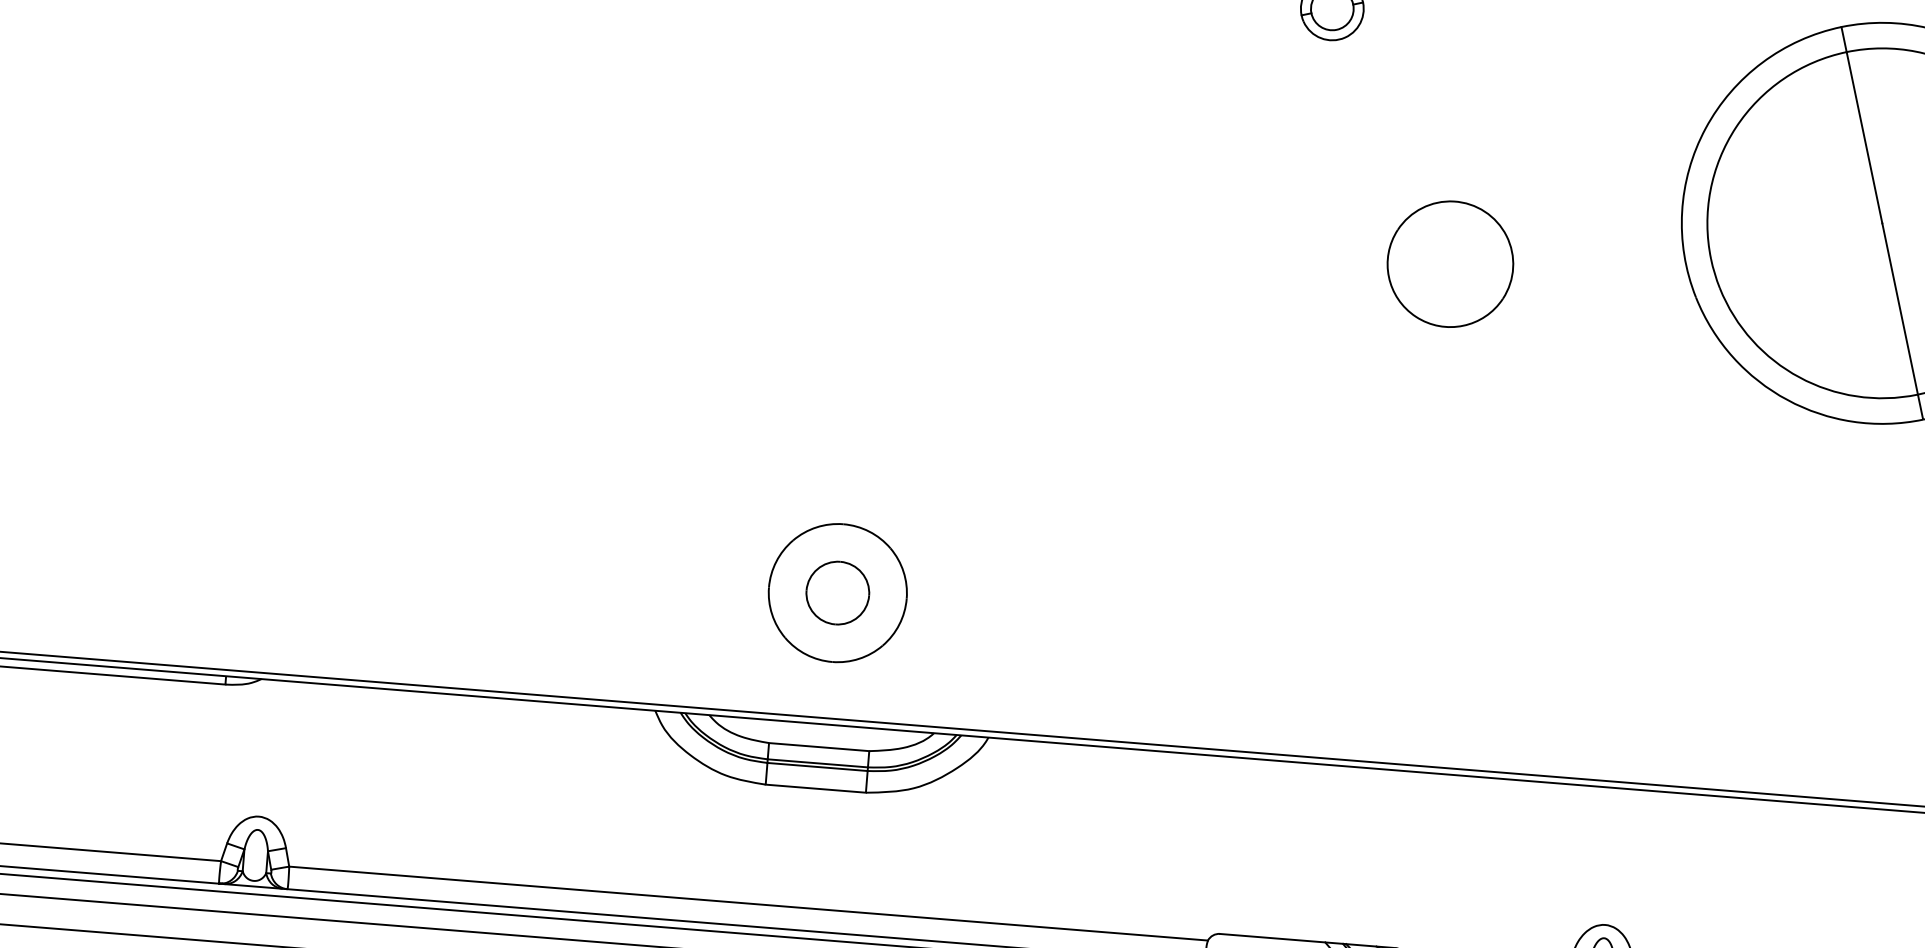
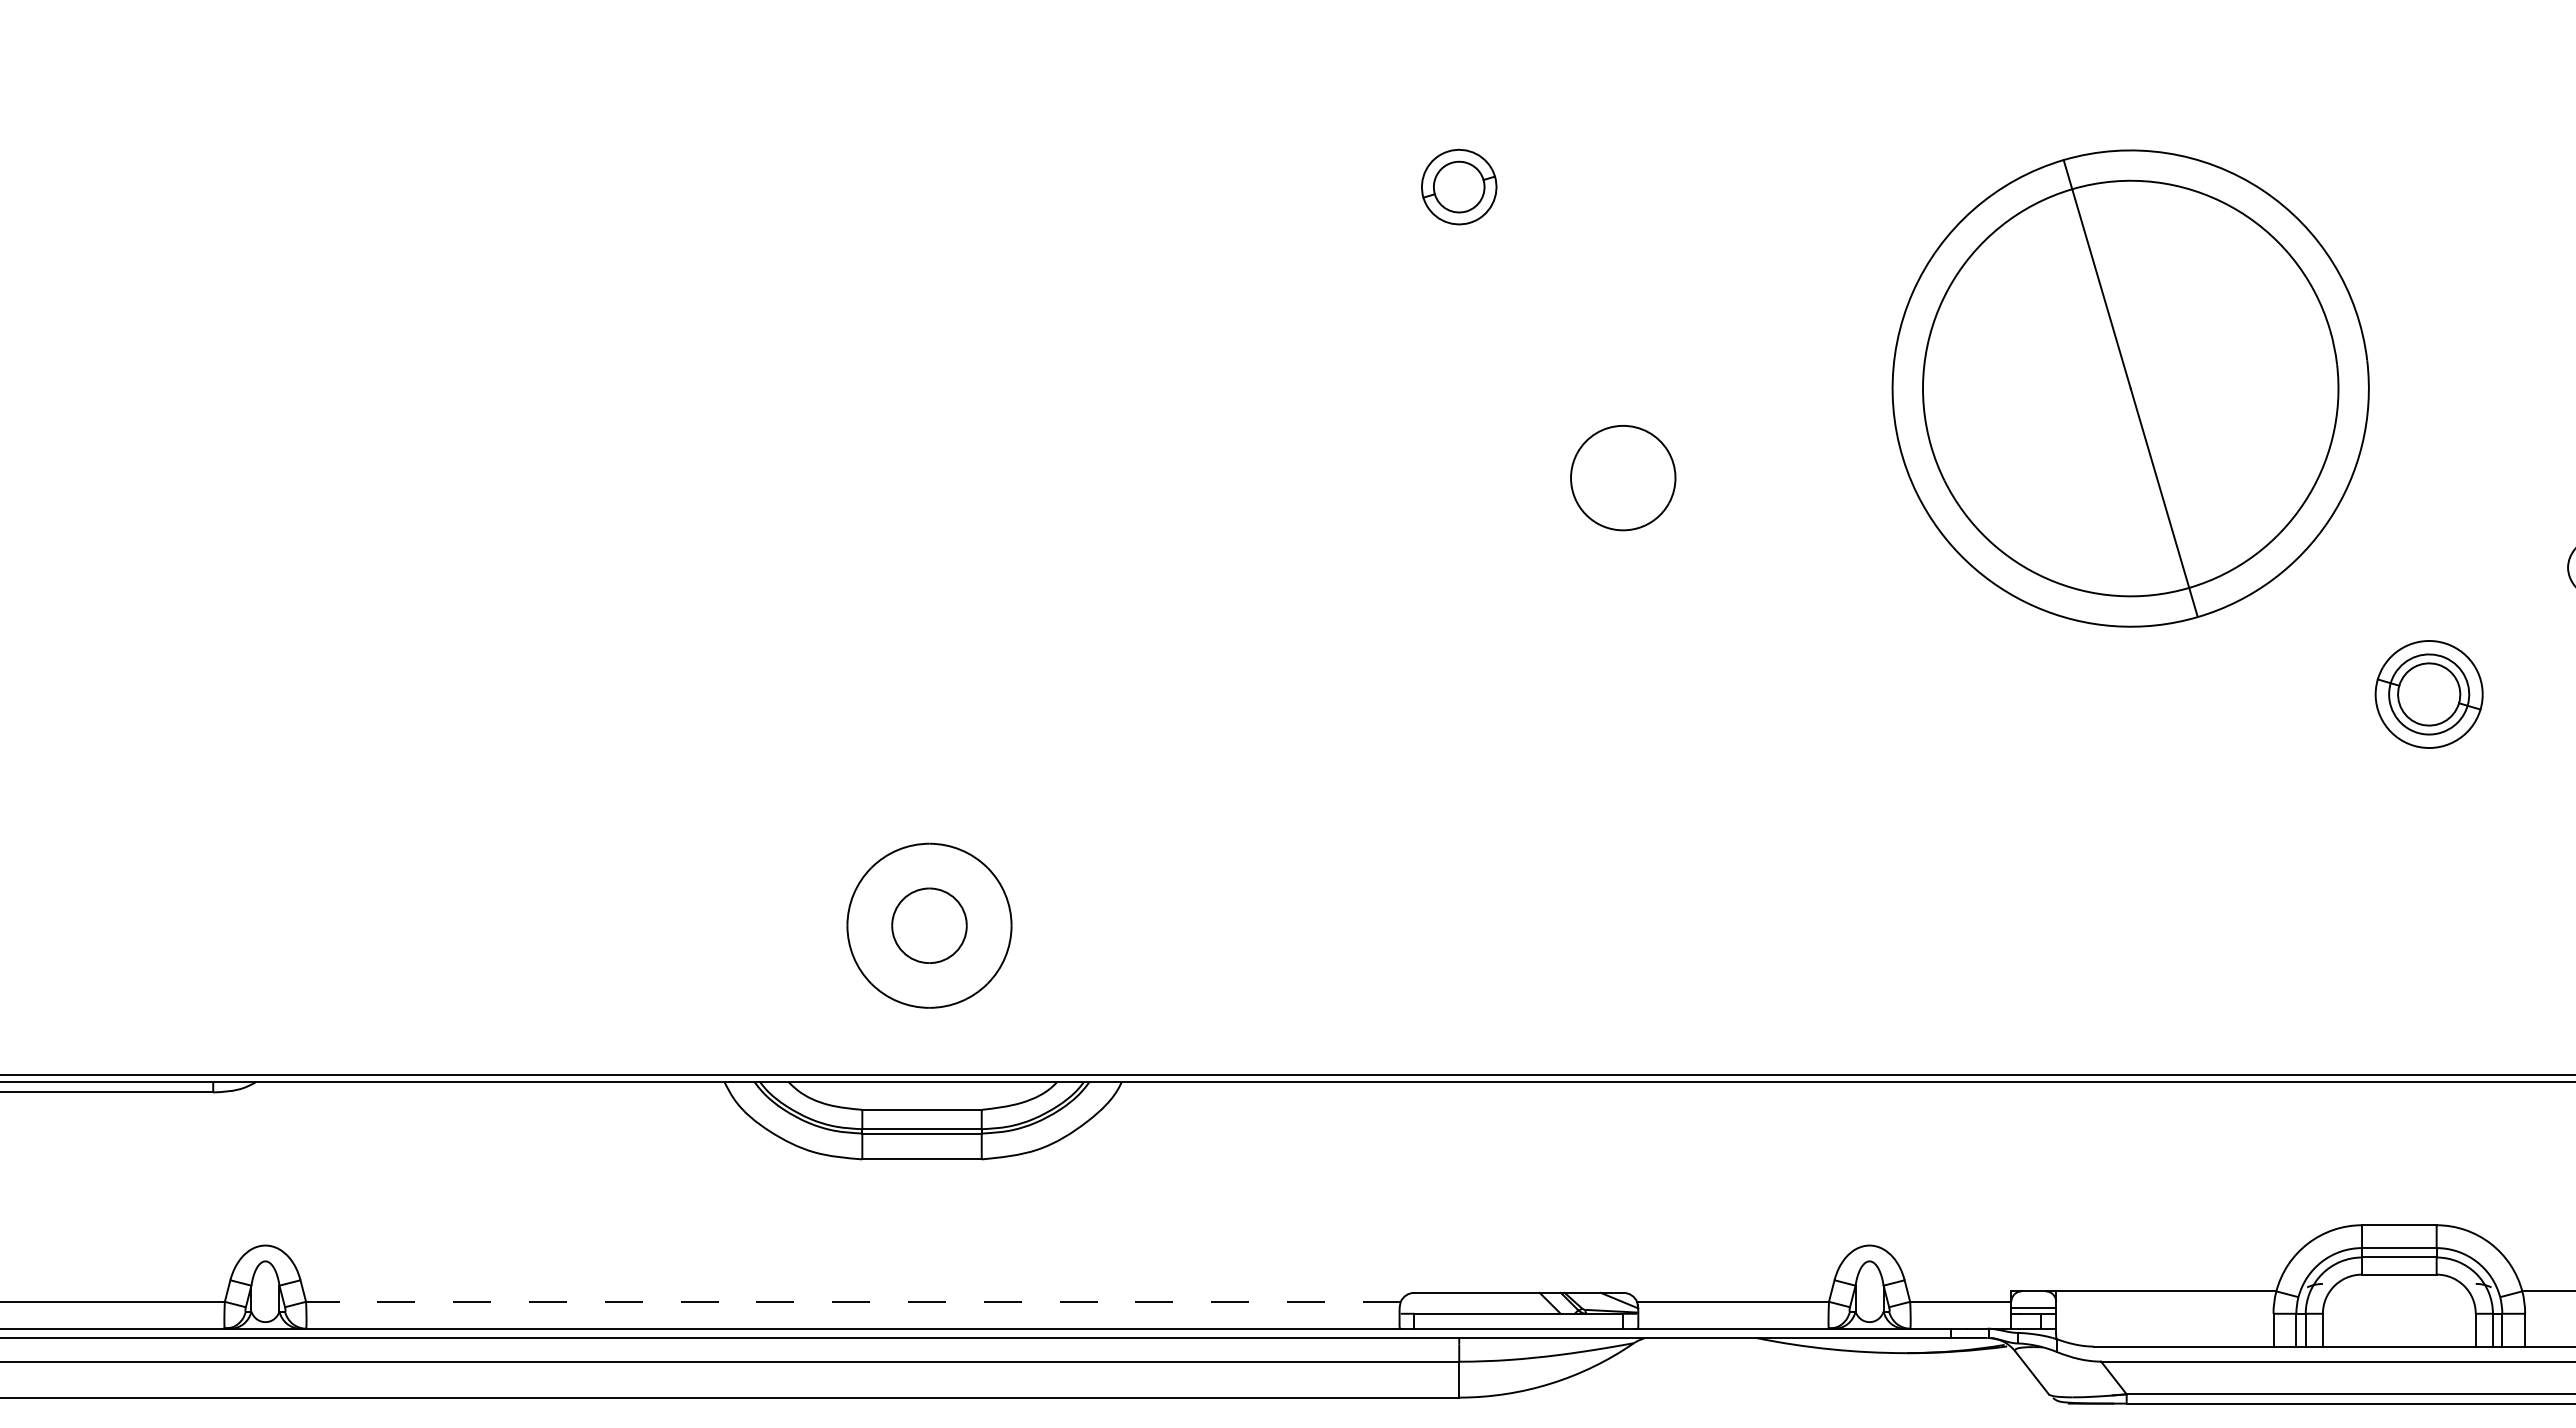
part: (1449, 263) -> (1622, 477), size x0.7
line: (747, 903) -> (852, 1301), solid -> dashed

